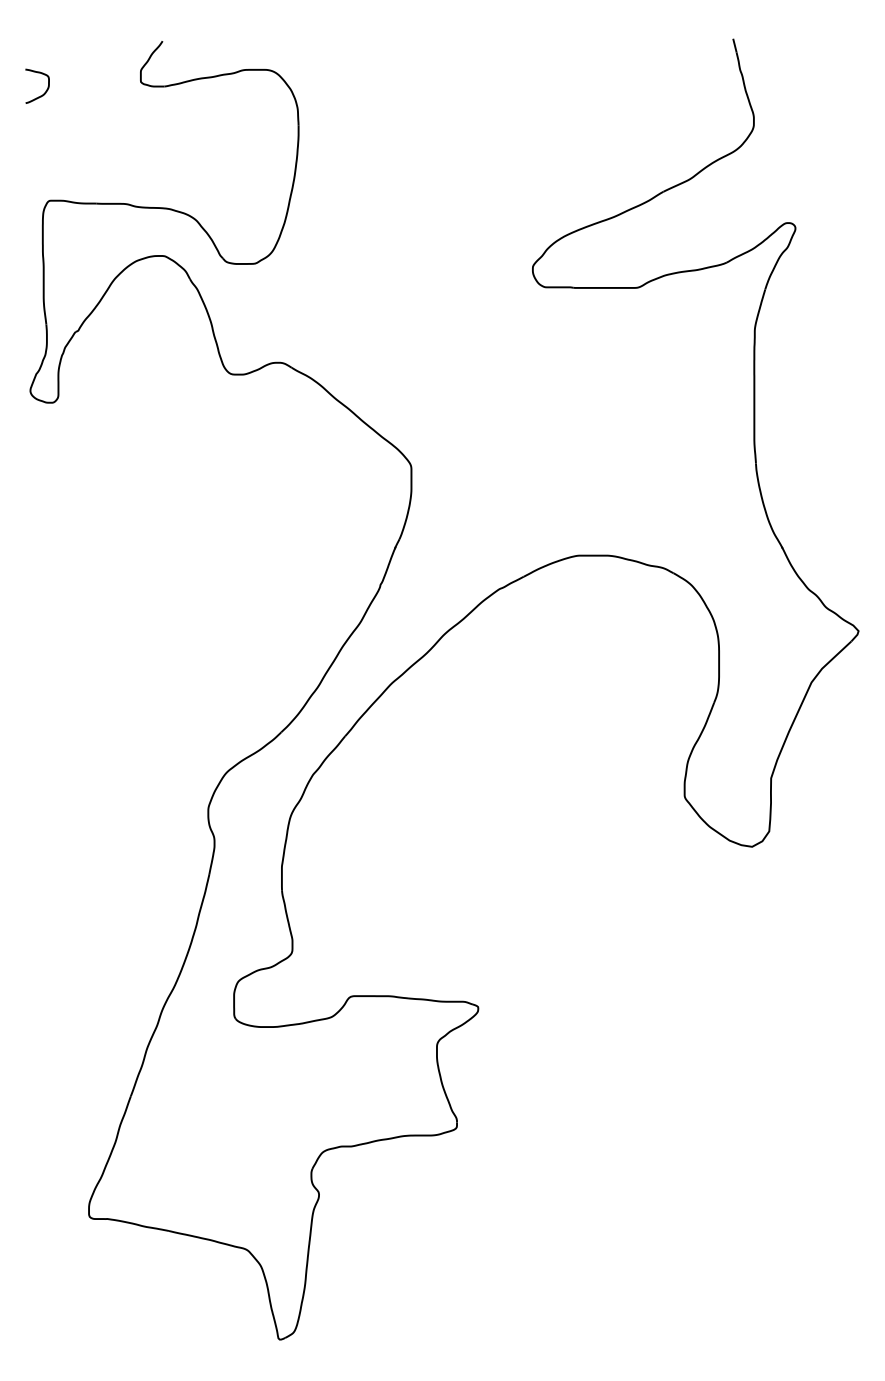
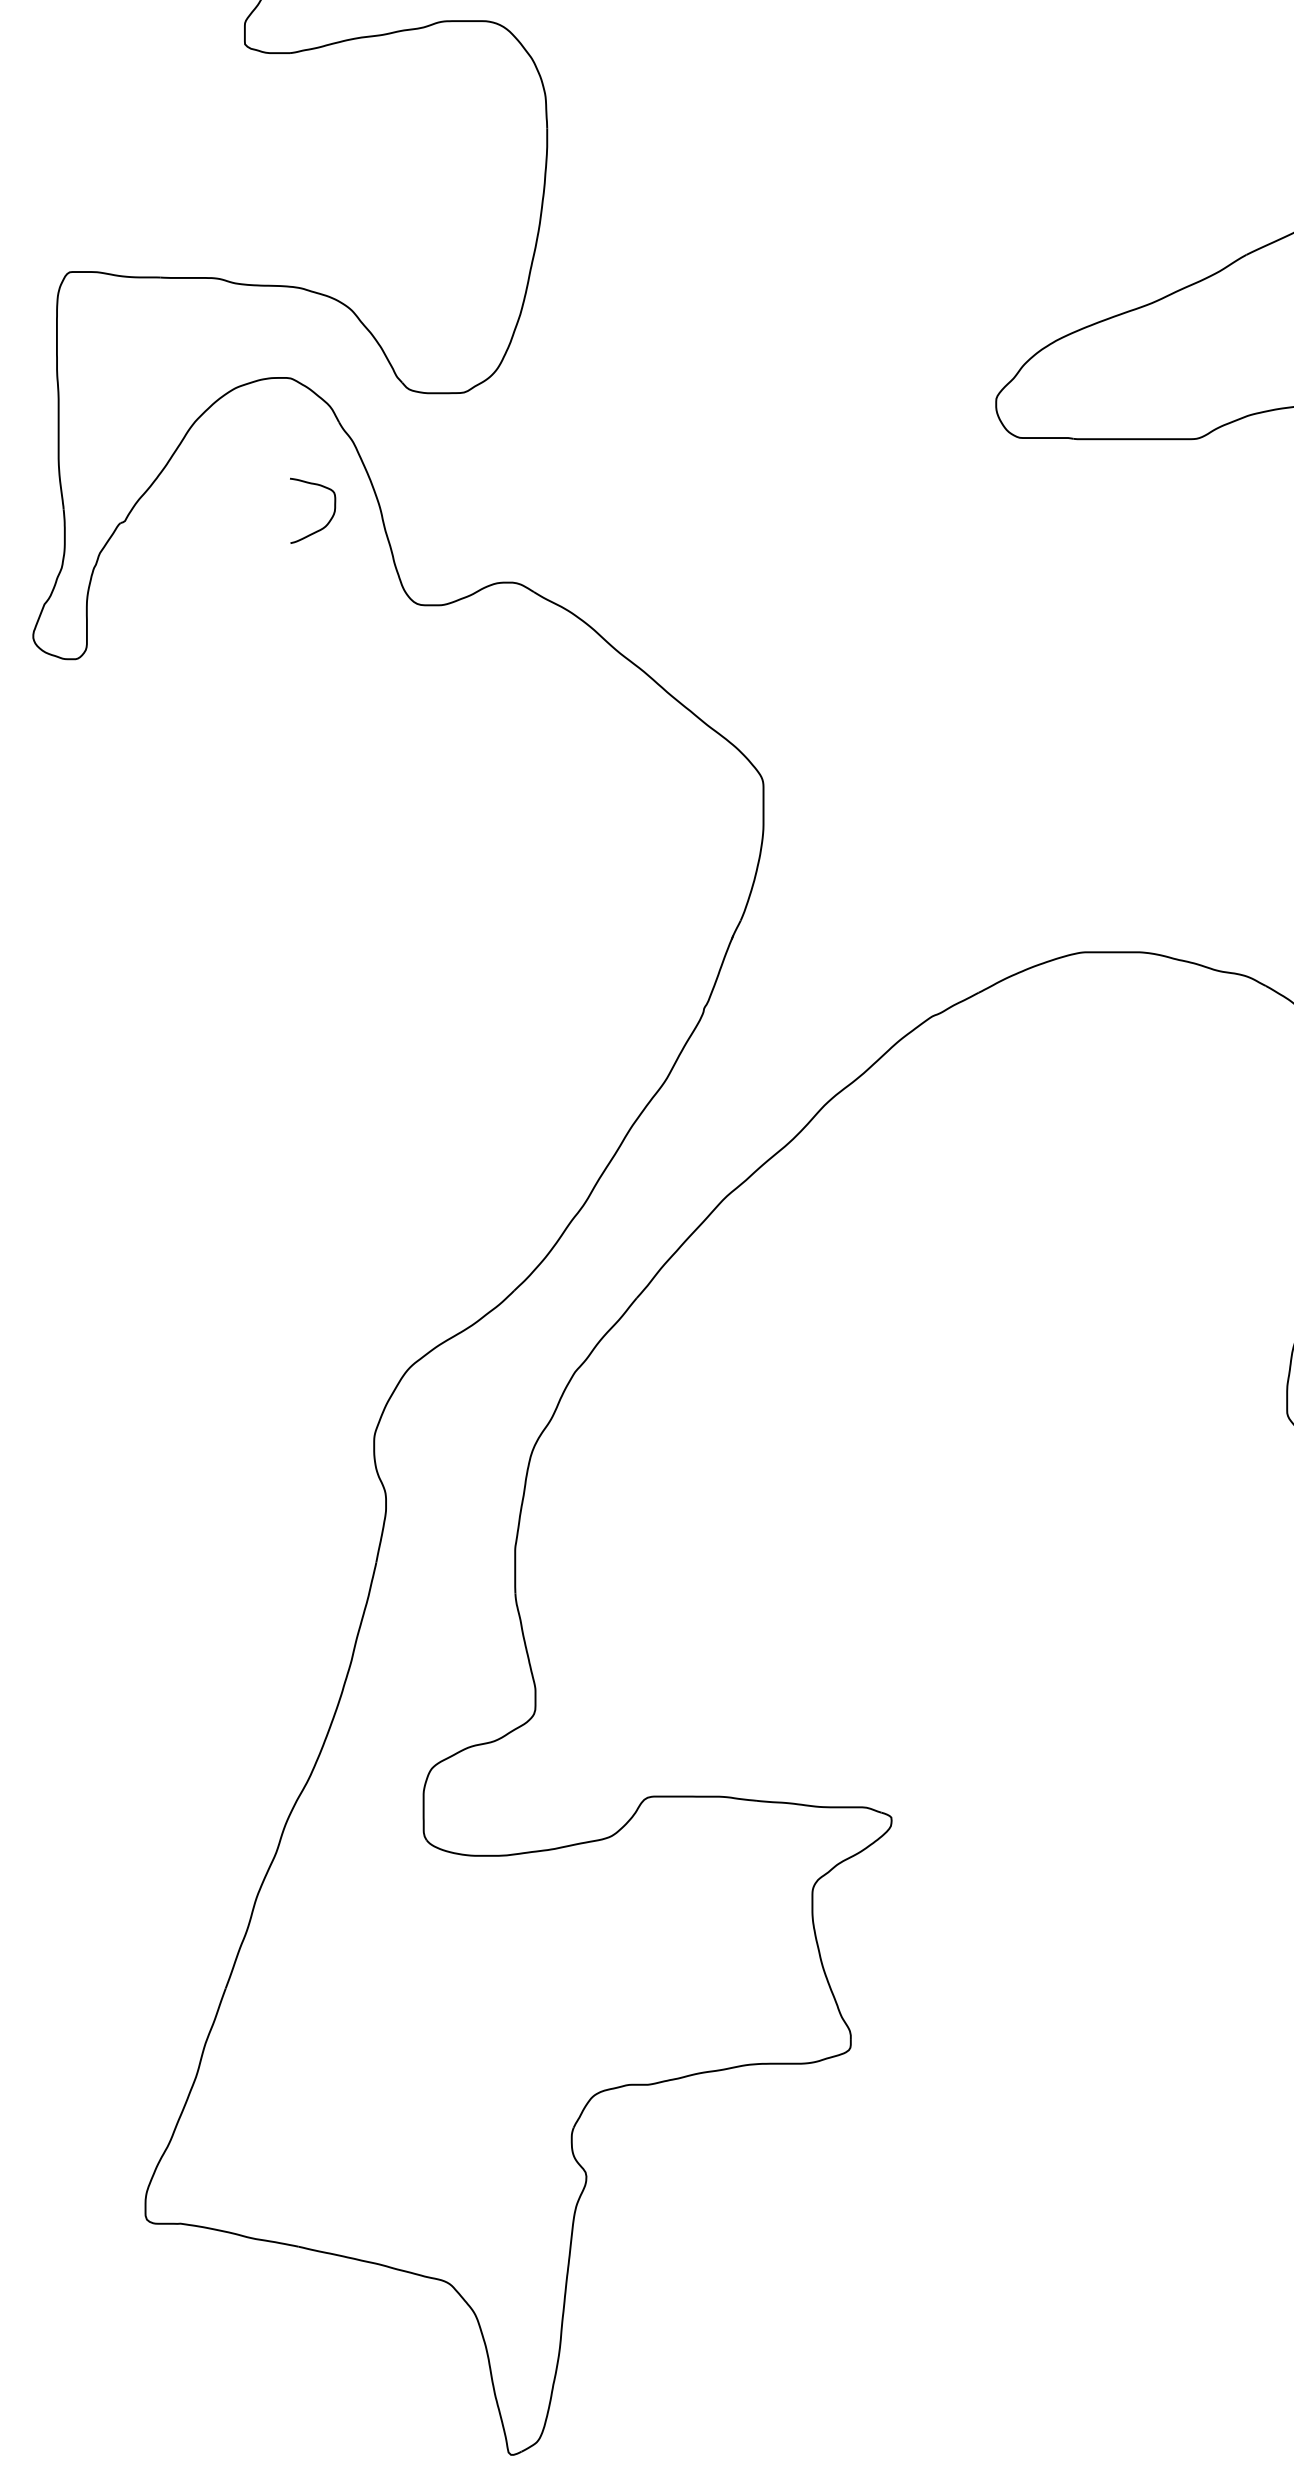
curve: (45, 90) -> (328, 518), moved

